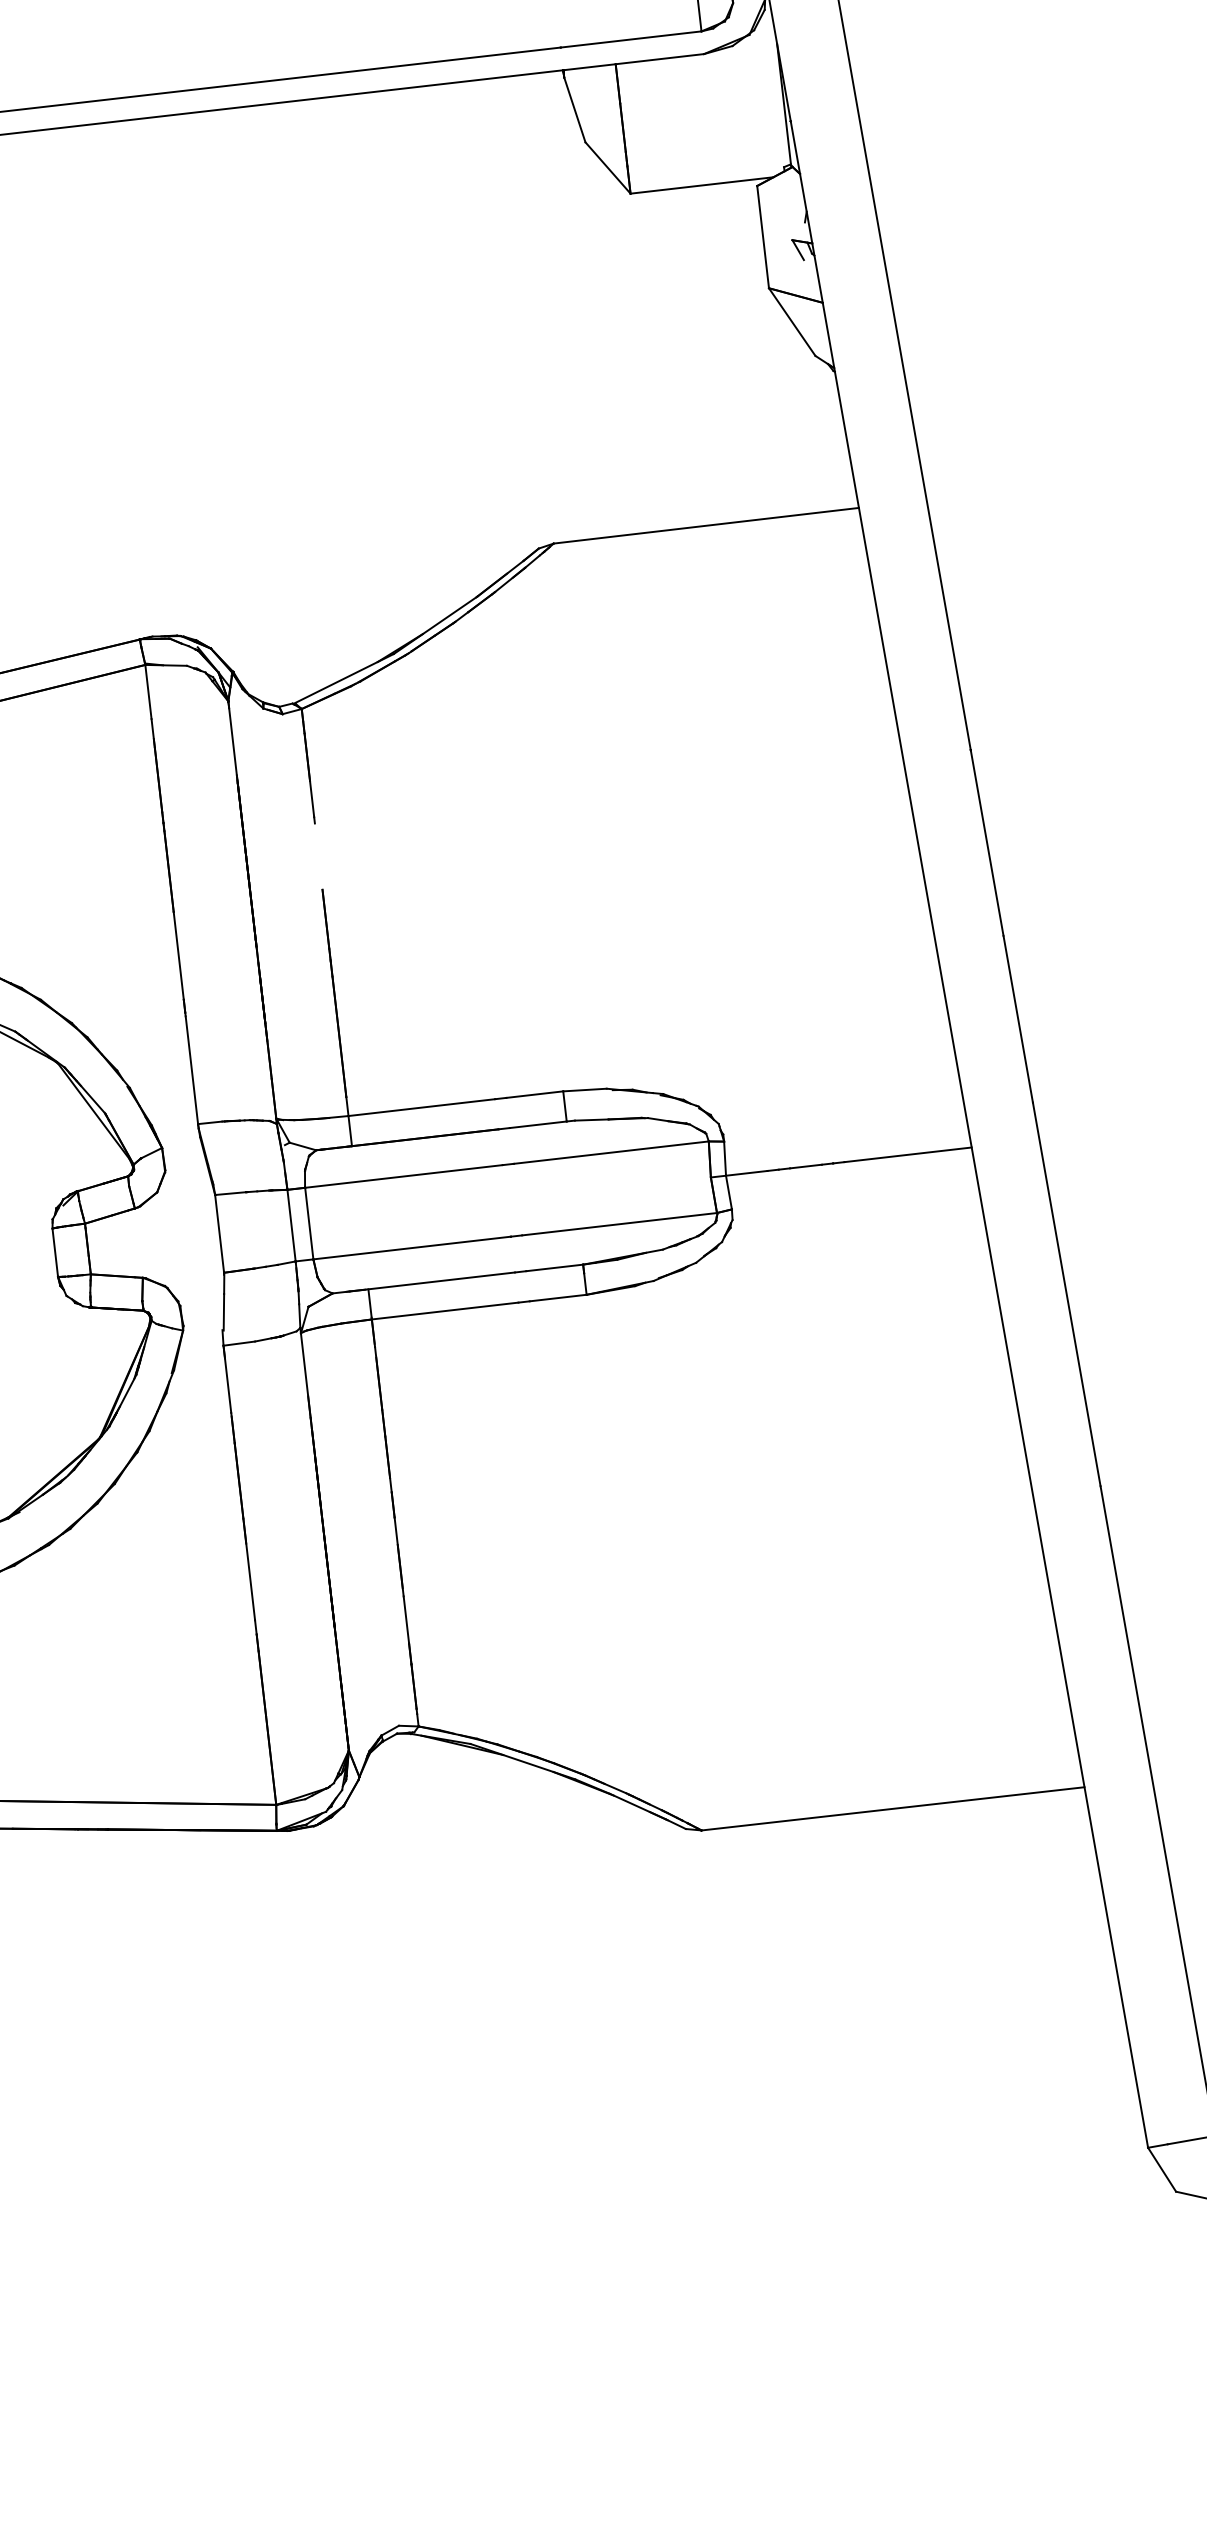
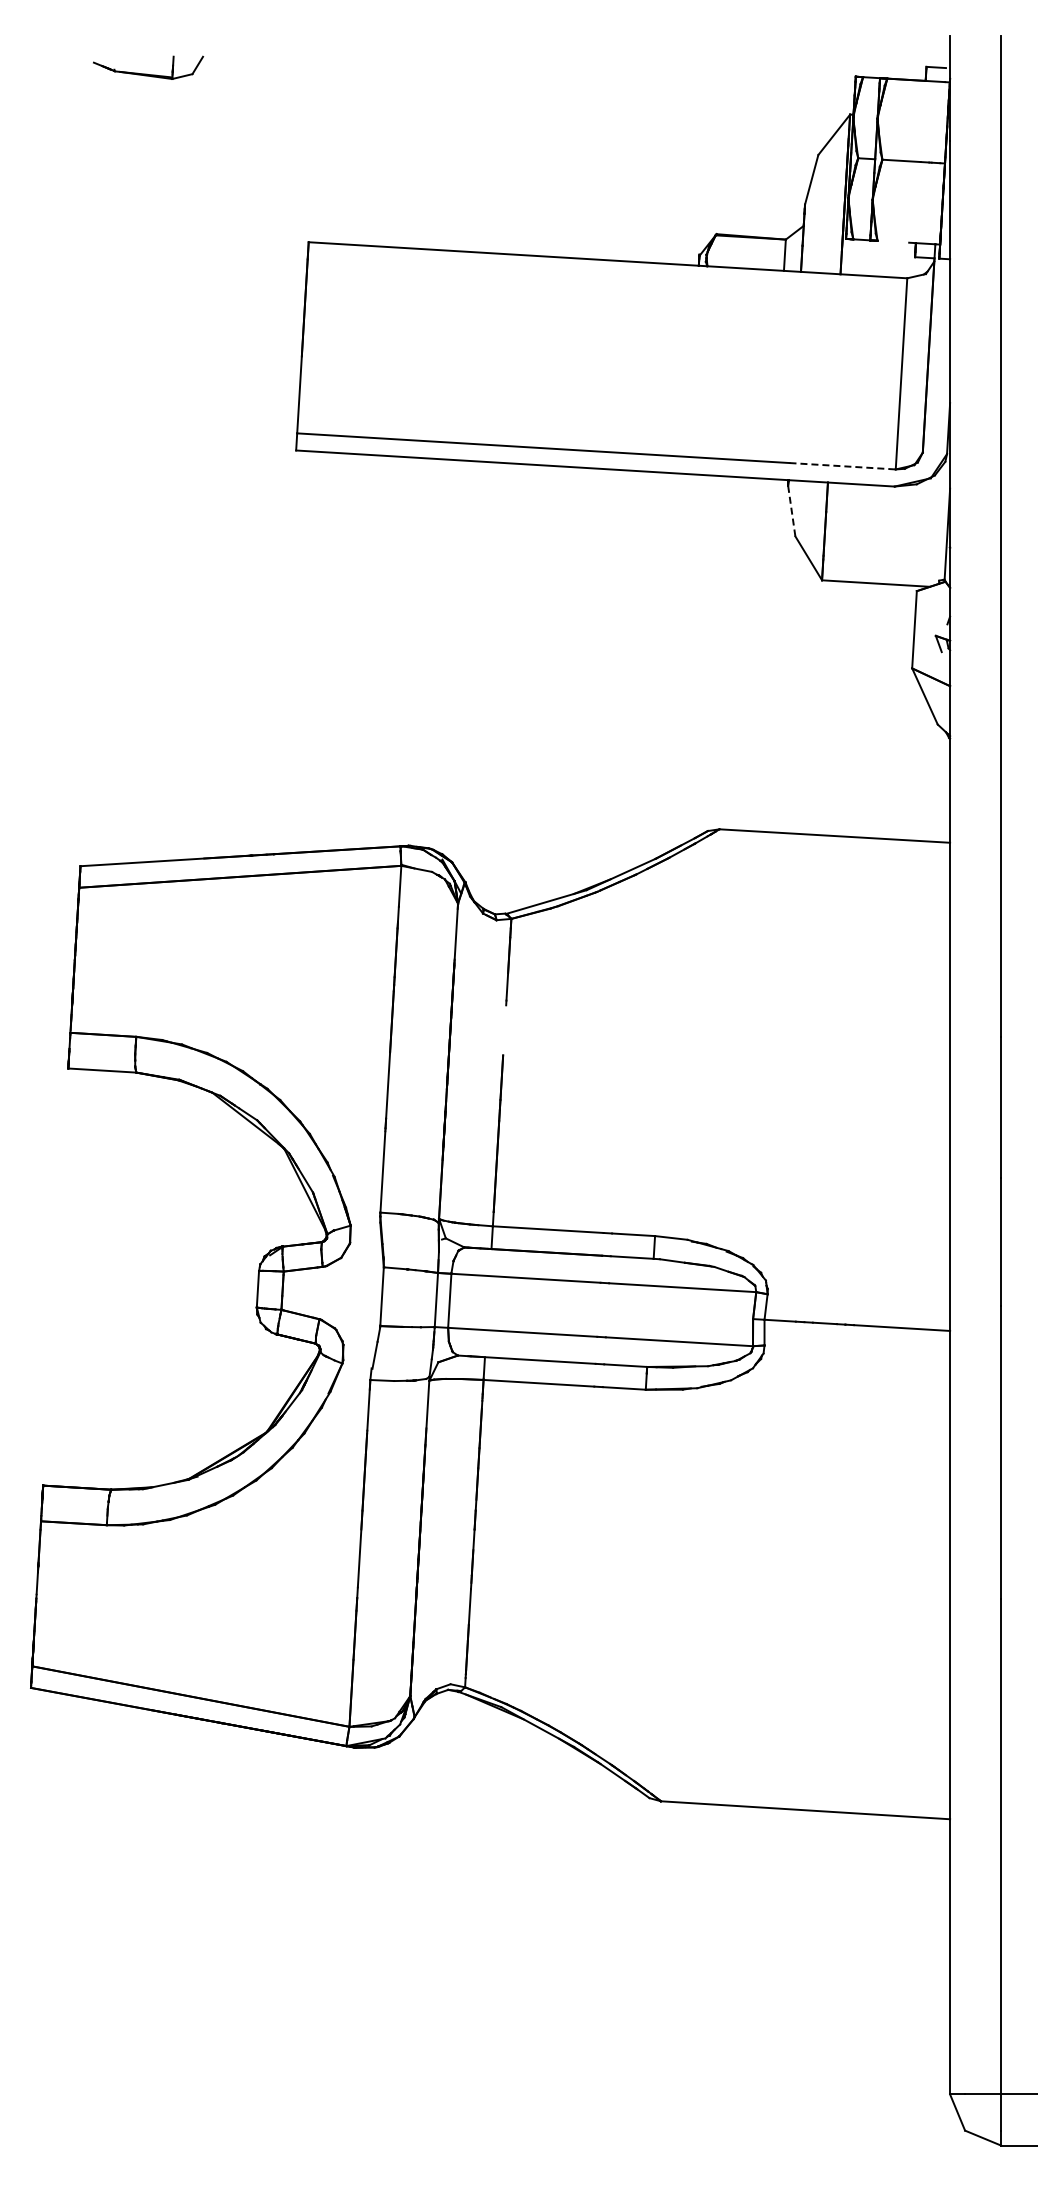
line: (632, 39) -> (843, 466), solid -> dashed
line: (574, 109) -> (791, 510), solid -> dashed

